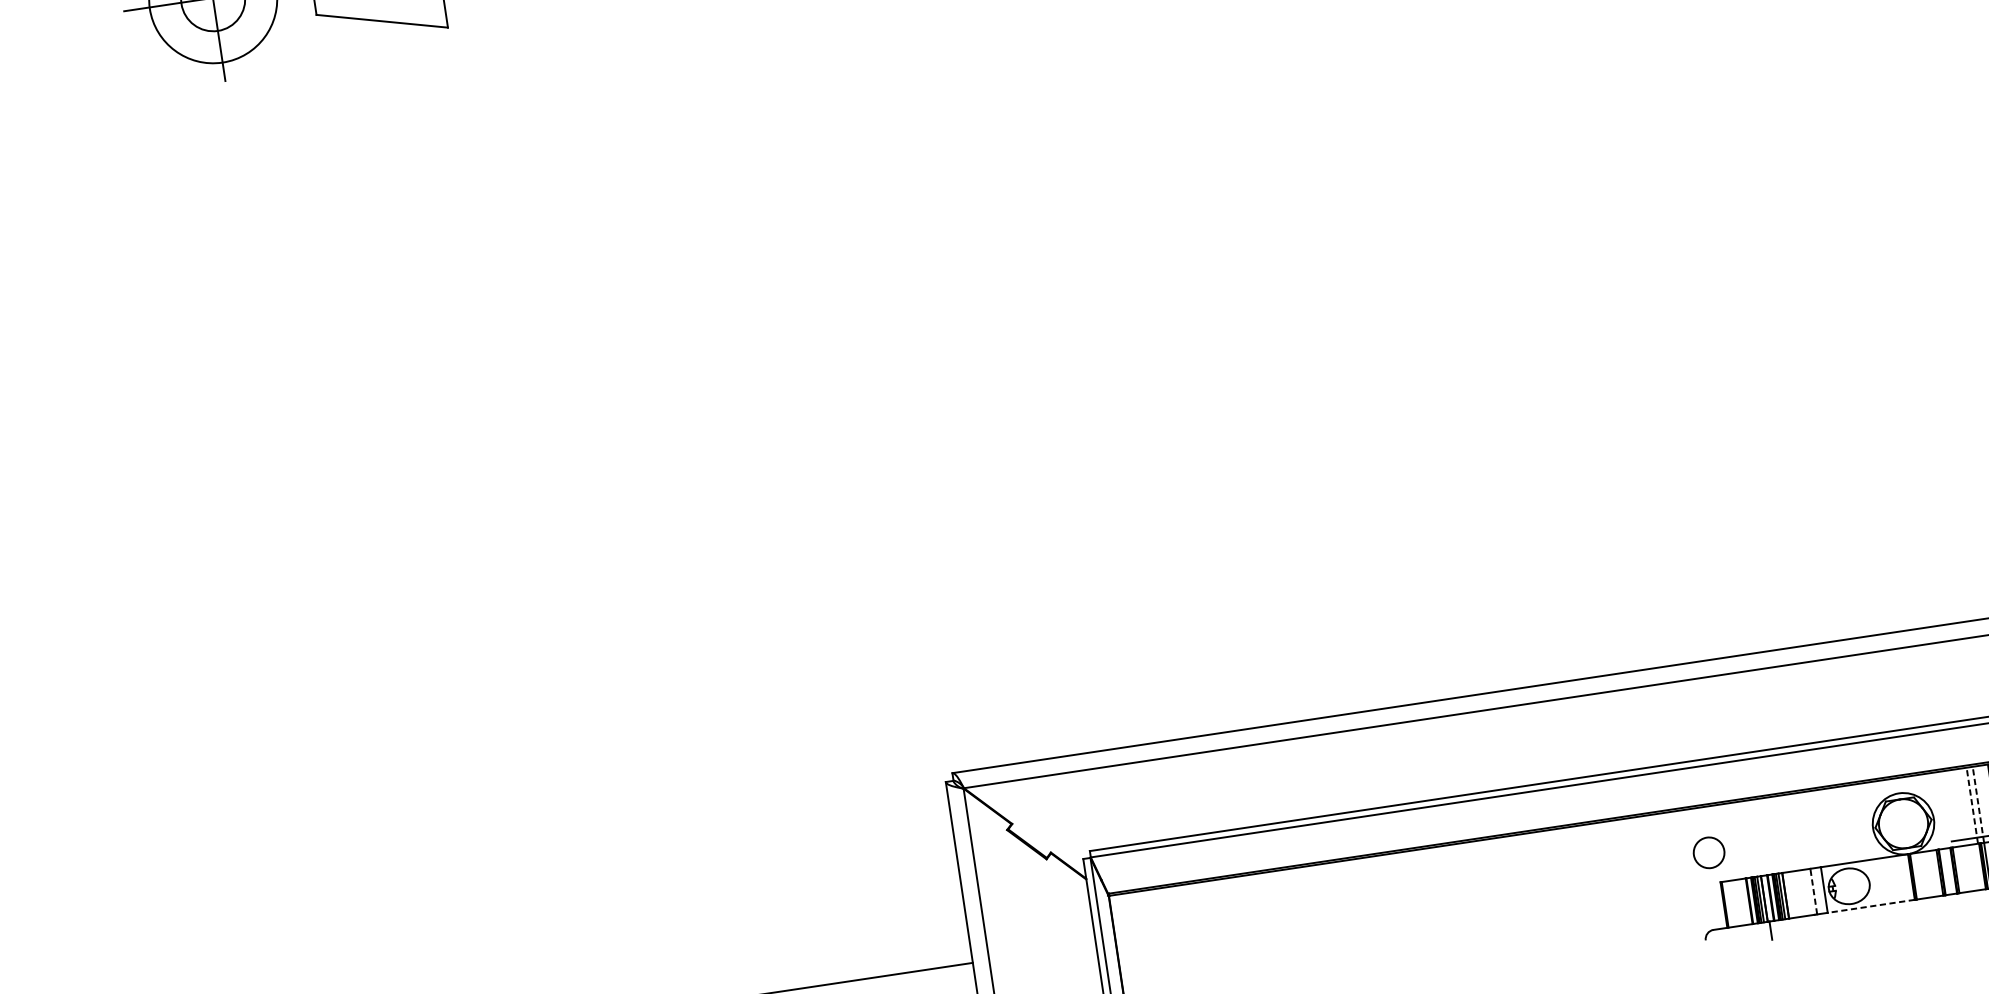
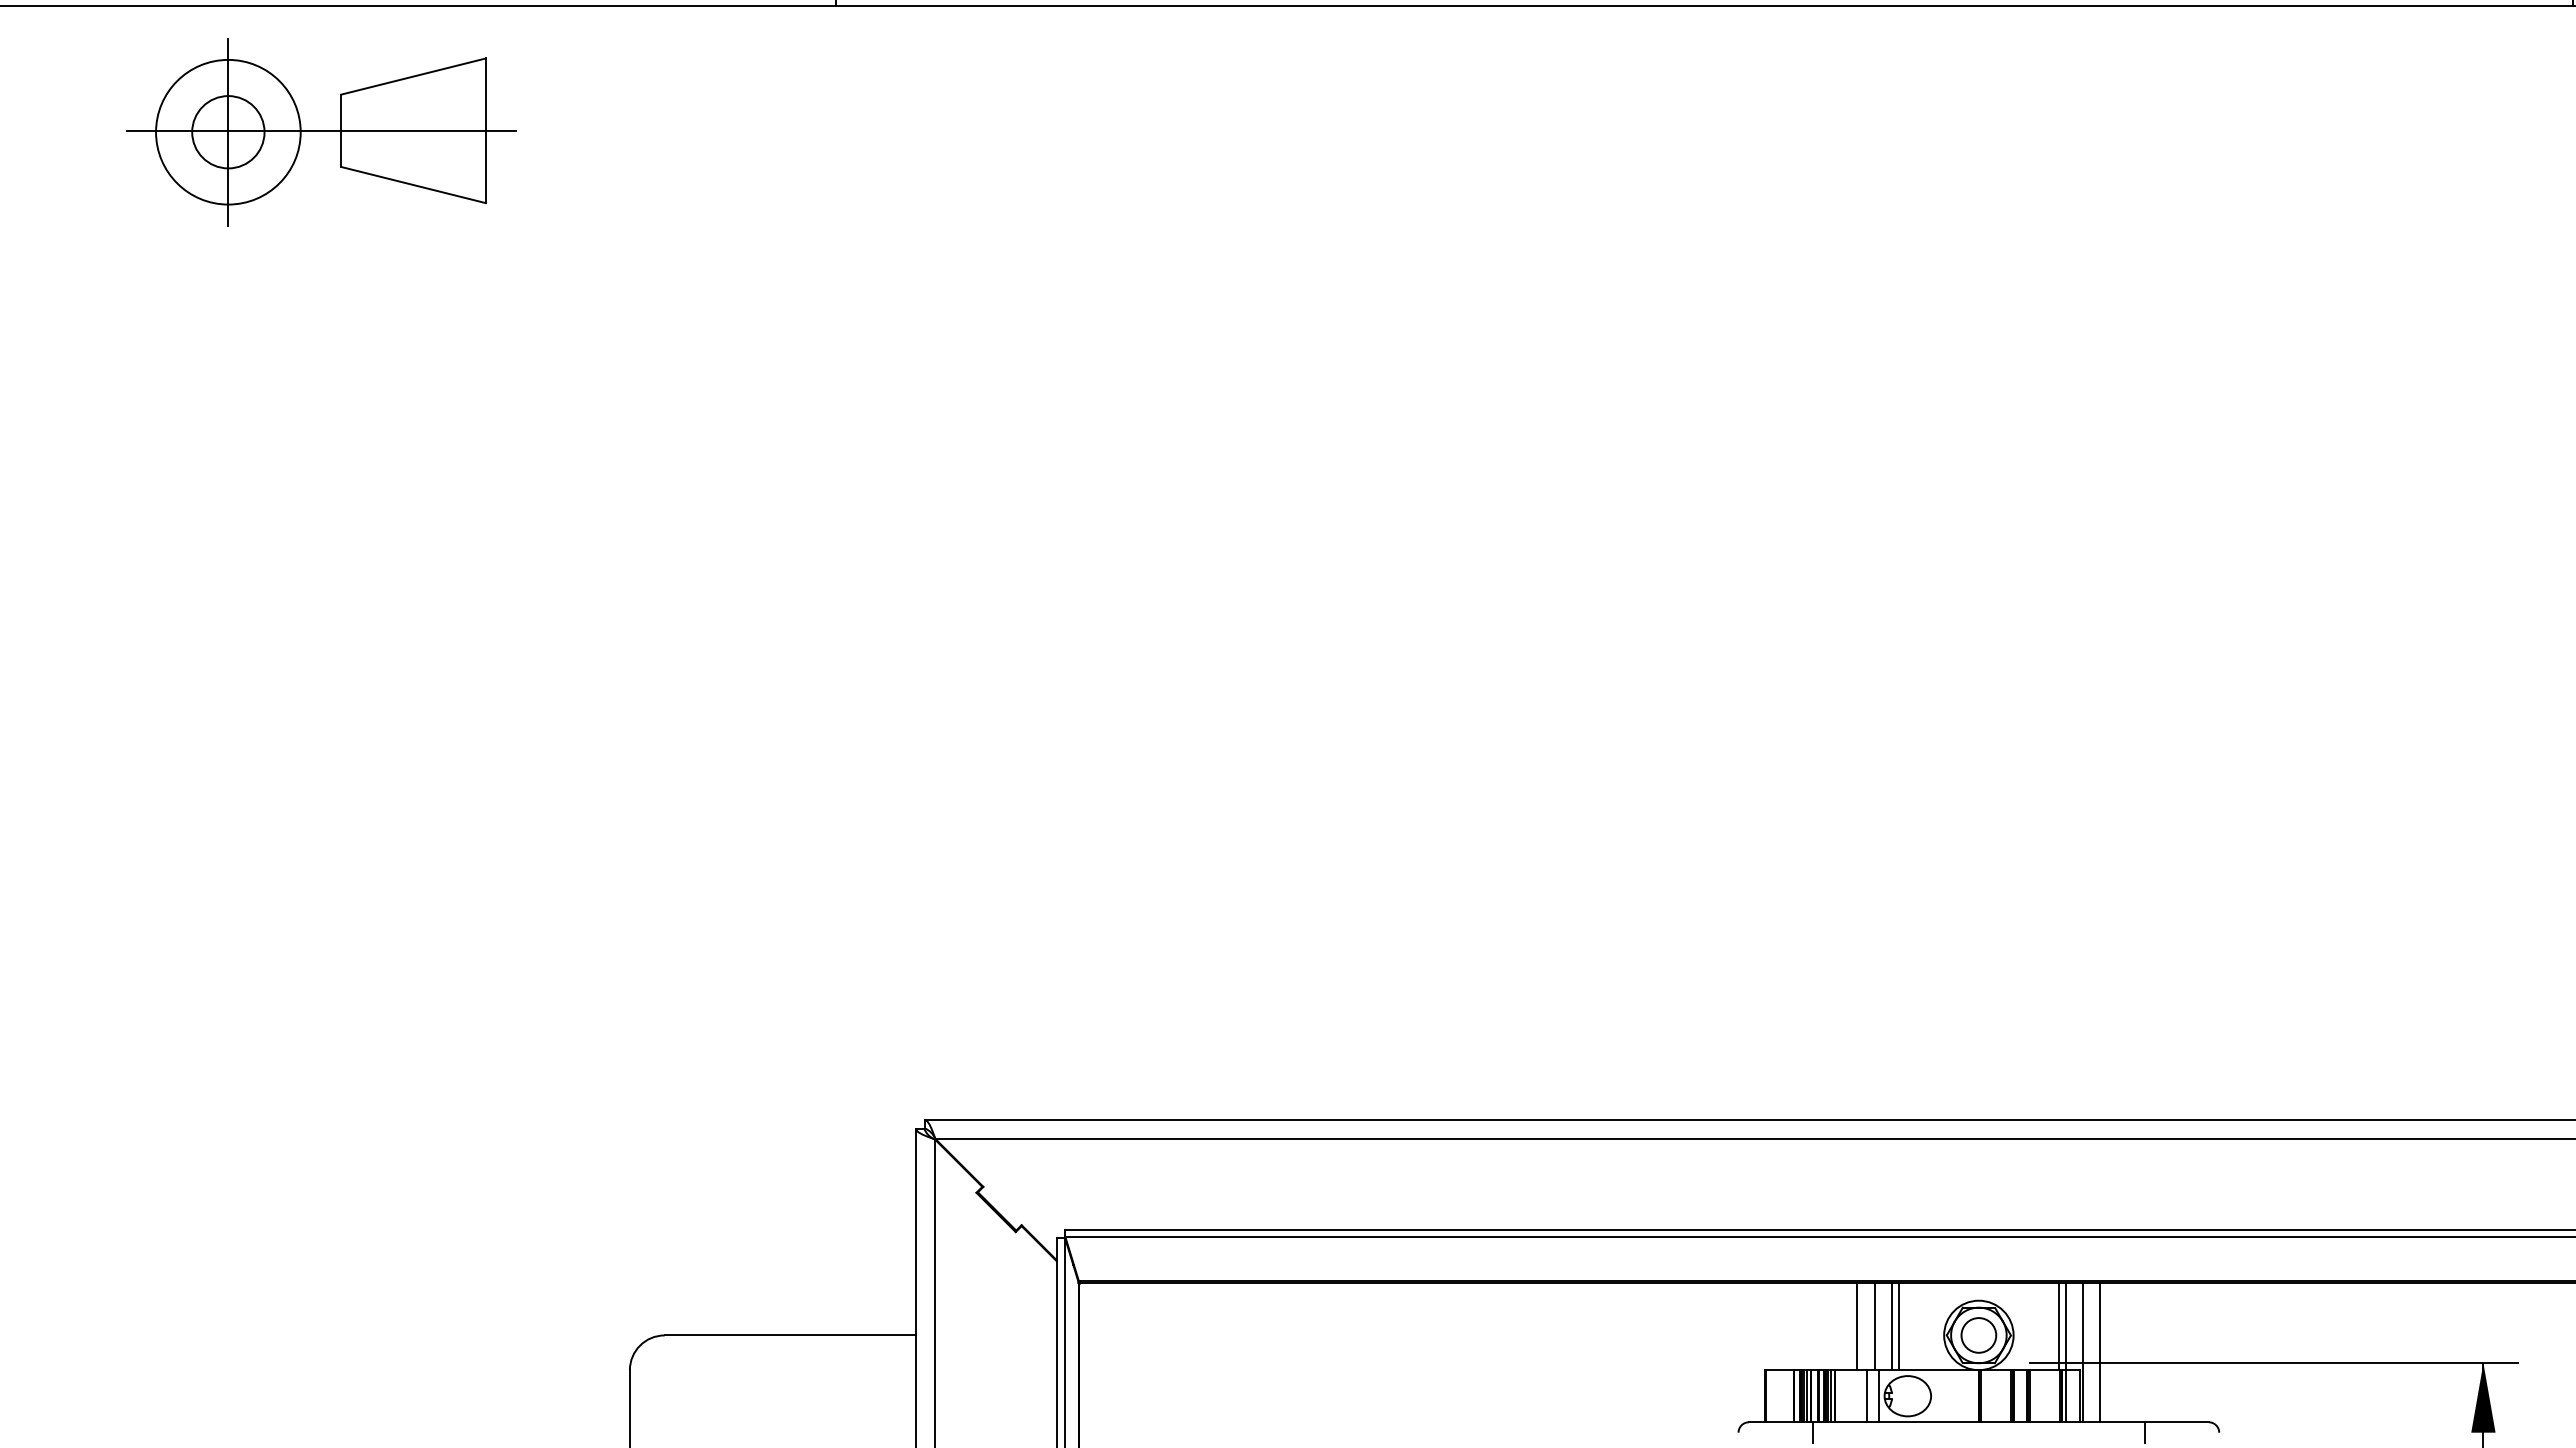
line: (1978, 804) -> (2065, 1326), dashed -> solid
line: (1972, 805) -> (2058, 1326), dashed -> solid
line: (1832, 826) -> (1899, 1326), added
line: (1826, 827) -> (1892, 1326), added
line: (1810, 829) -> (1874, 1326), added
line: (1796, 831) -> (1857, 1326), added
circle: (1708, 852) -> (1978, 1335), moved
line: (1813, 890) -> (1867, 1395), dashed -> solid
line: (1871, 906) -> (1929, 1422), dashed -> solid

